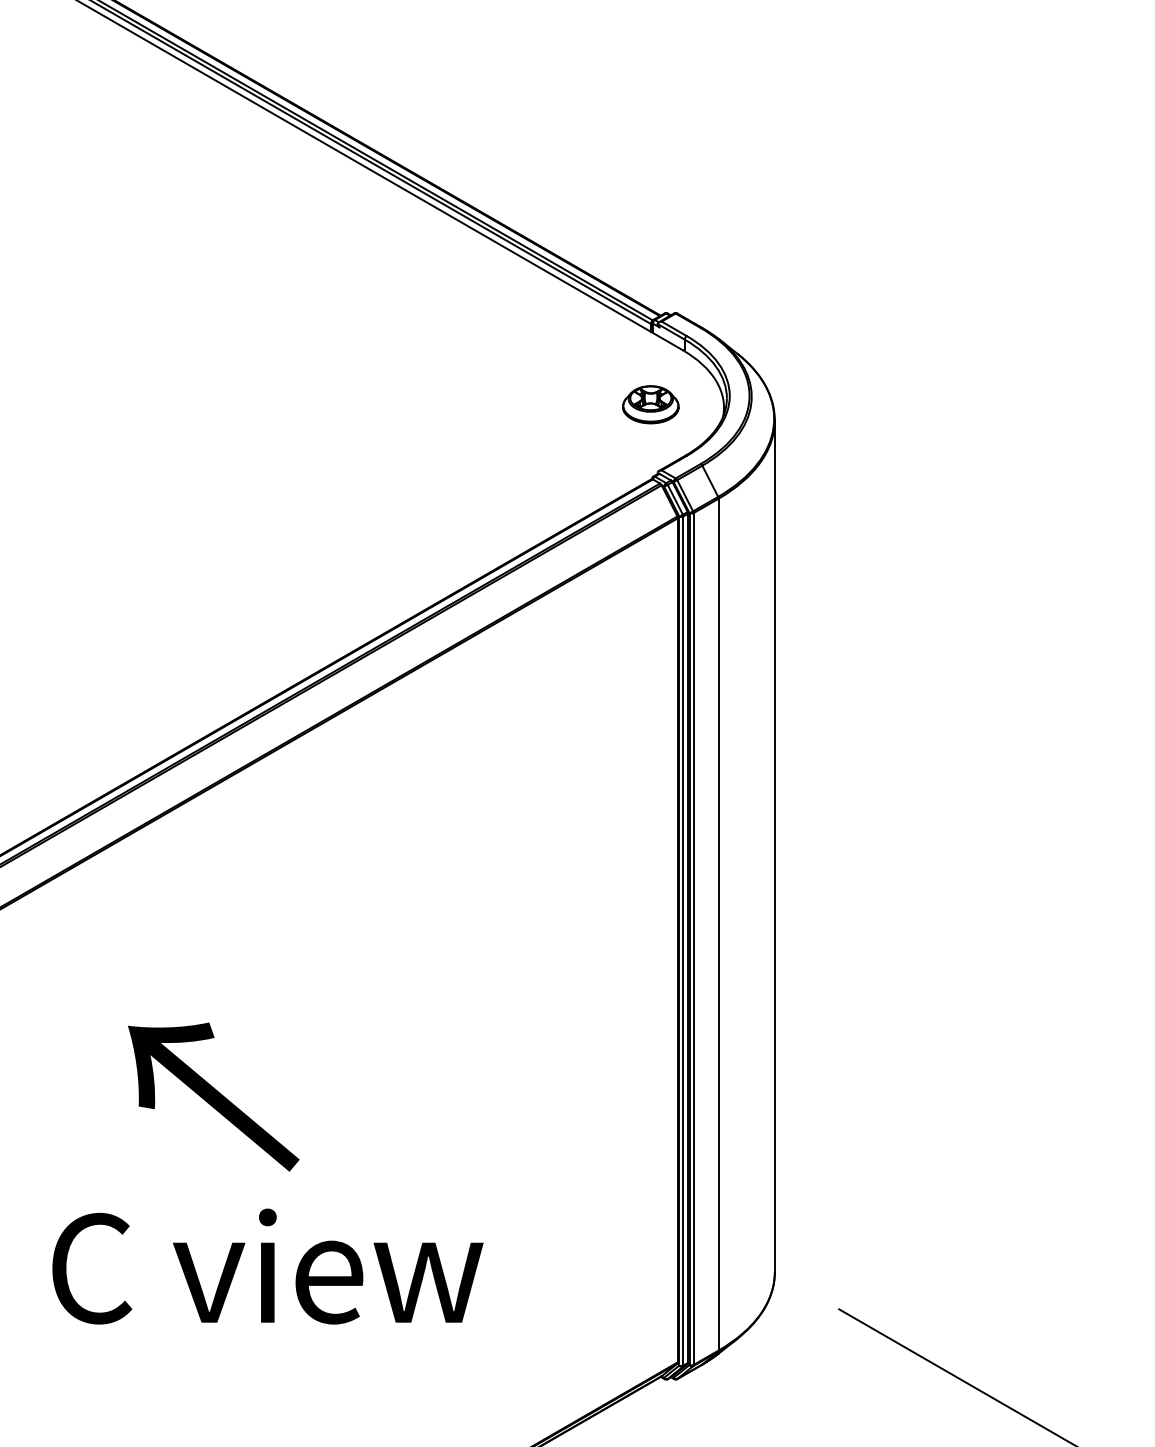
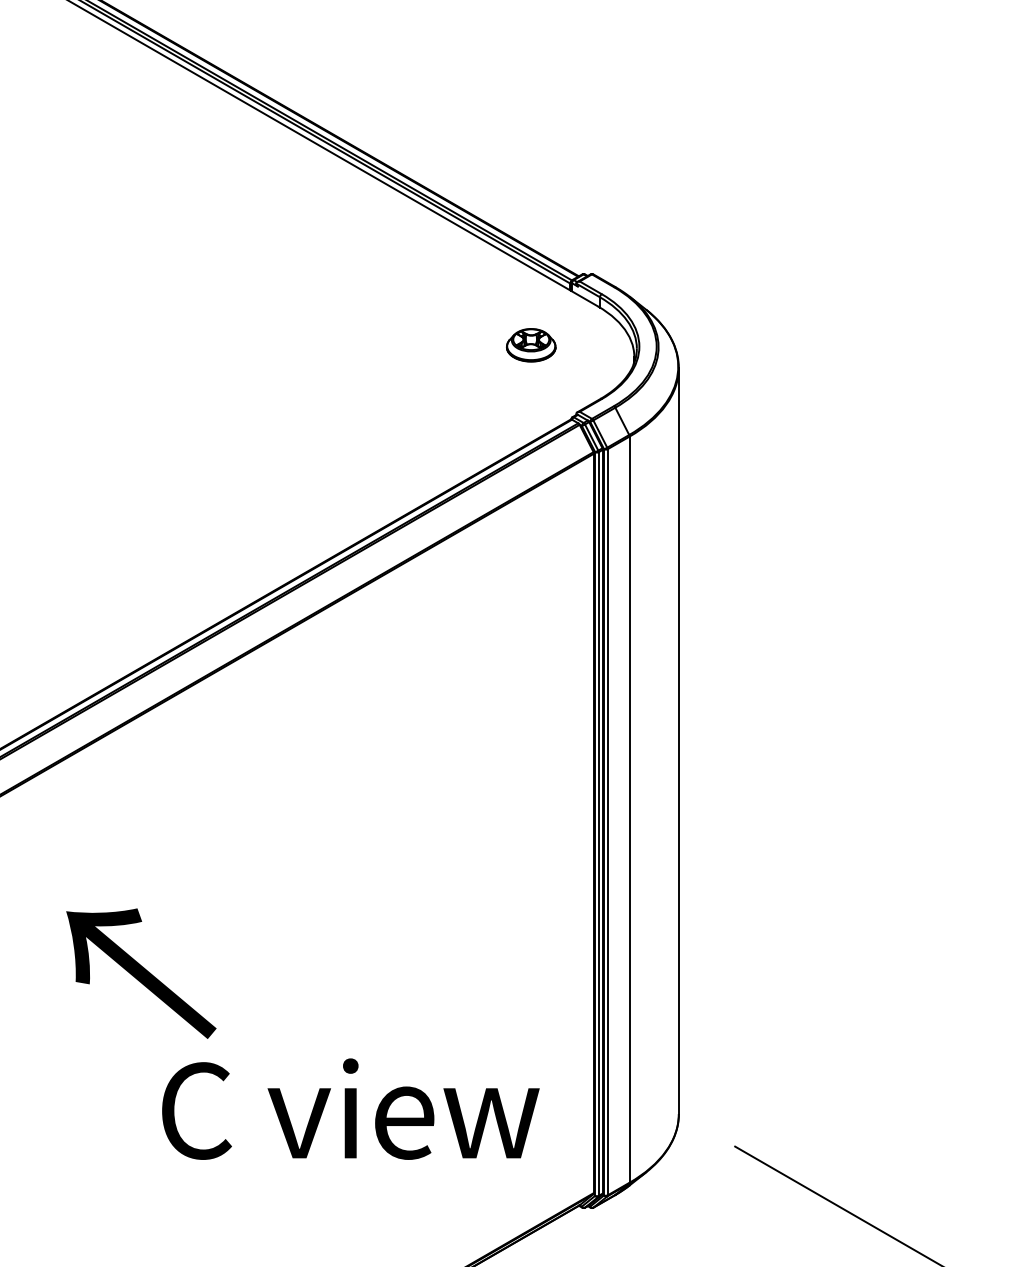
part: (651, 404) -> (531, 345), moved
text: (213, 1096) -> (141, 973), moved
text: (267, 1265) -> (350, 1108), moved

